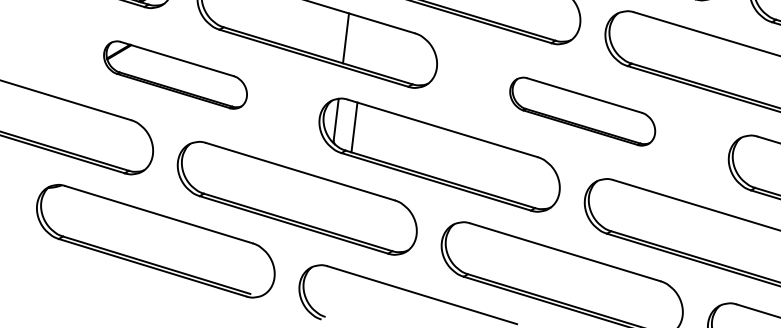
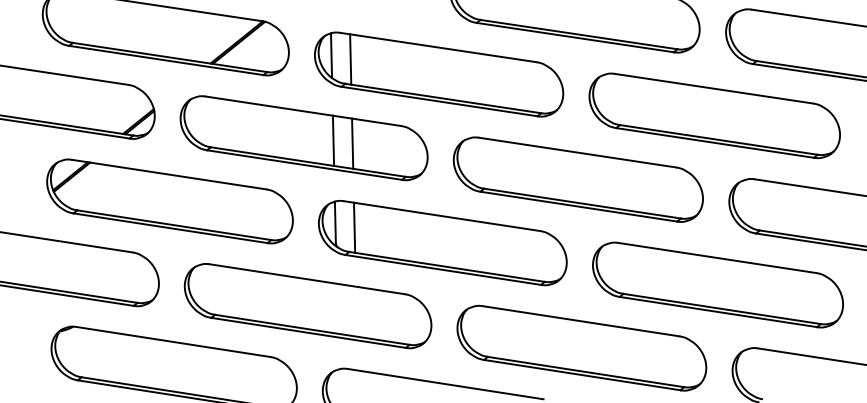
line: (364, 43) -> (352, 143), added
part: (175, 75) -> (169, 201), size x1.67
part: (581, 111) -> (577, 179), size x1.67

